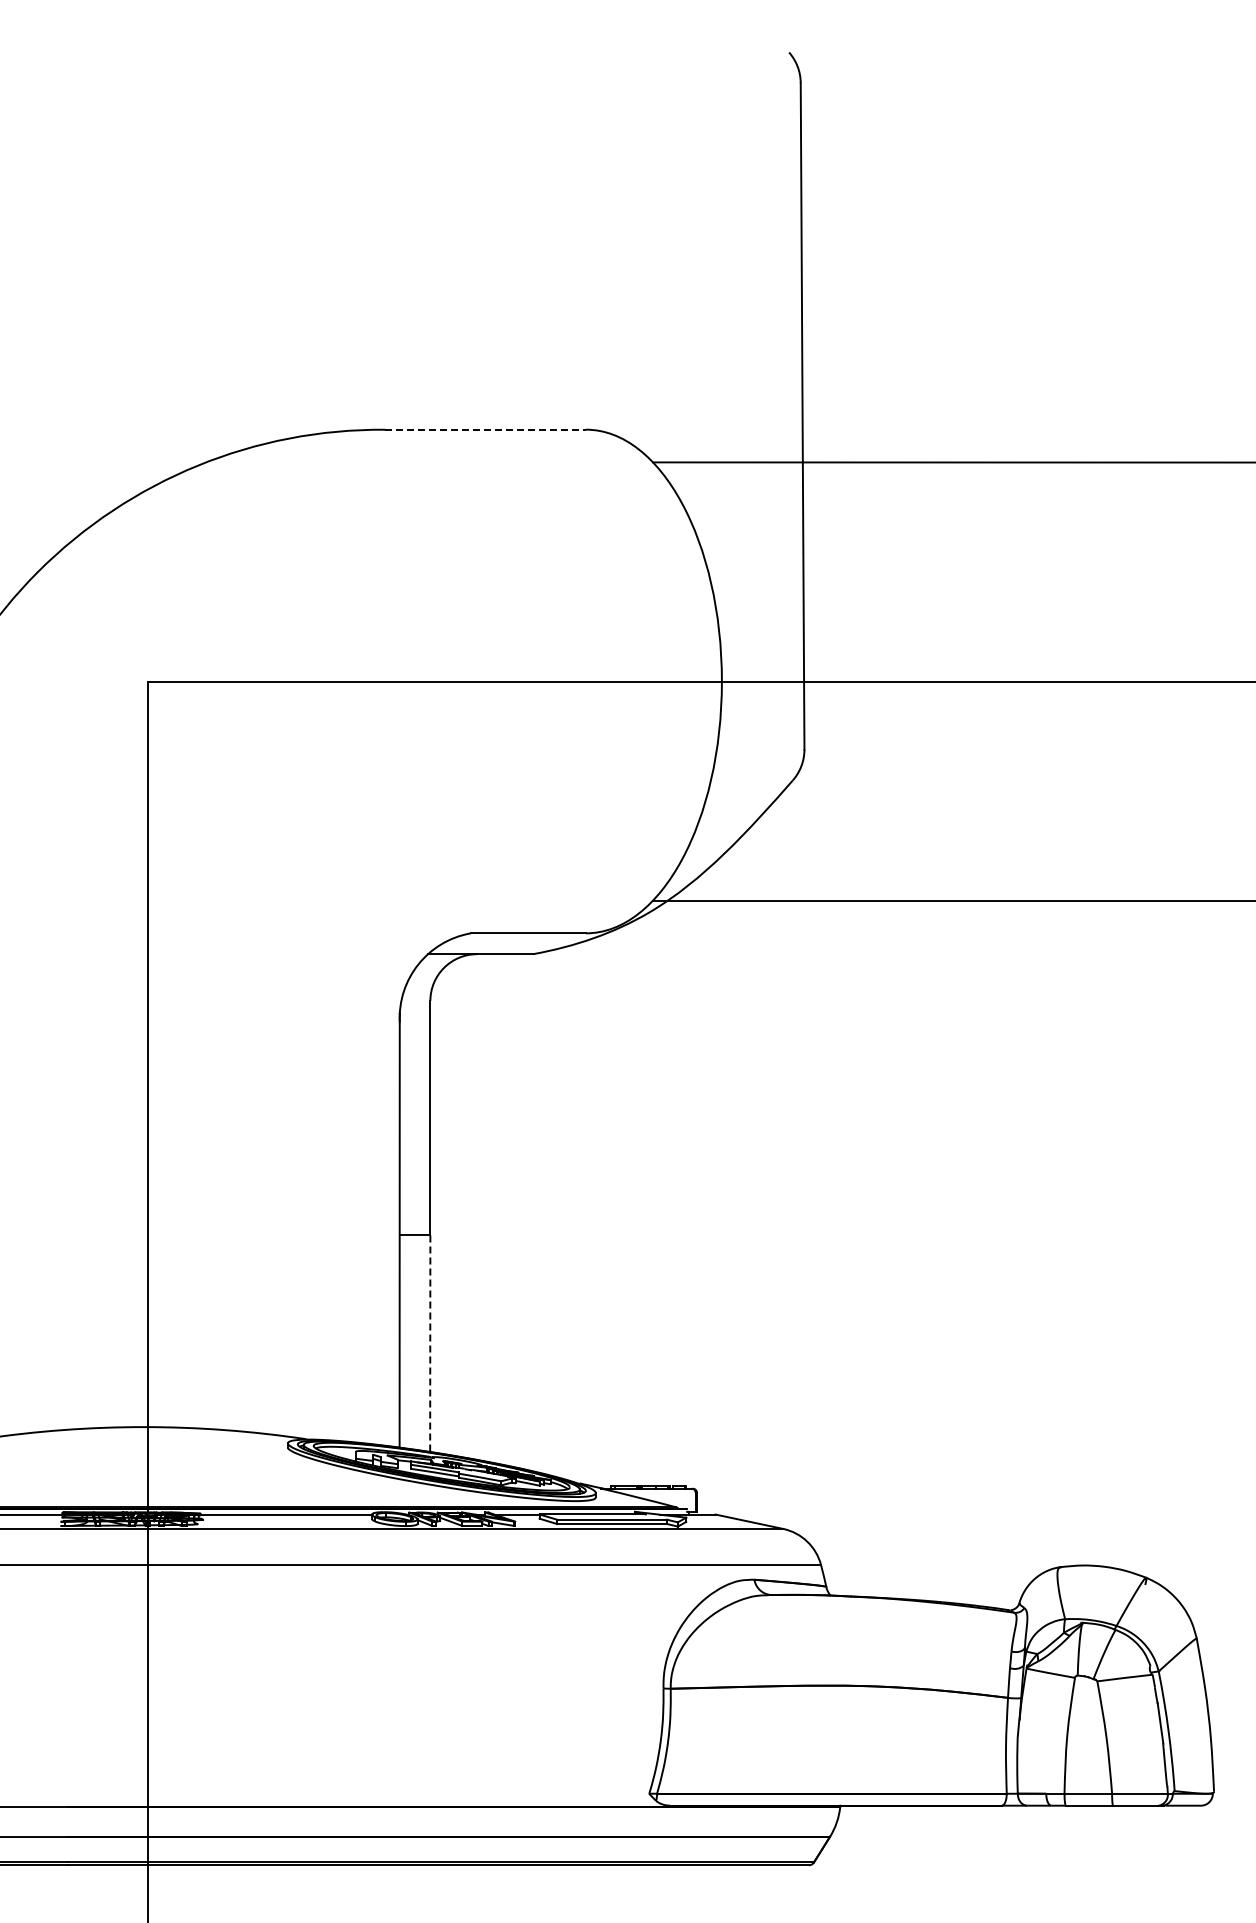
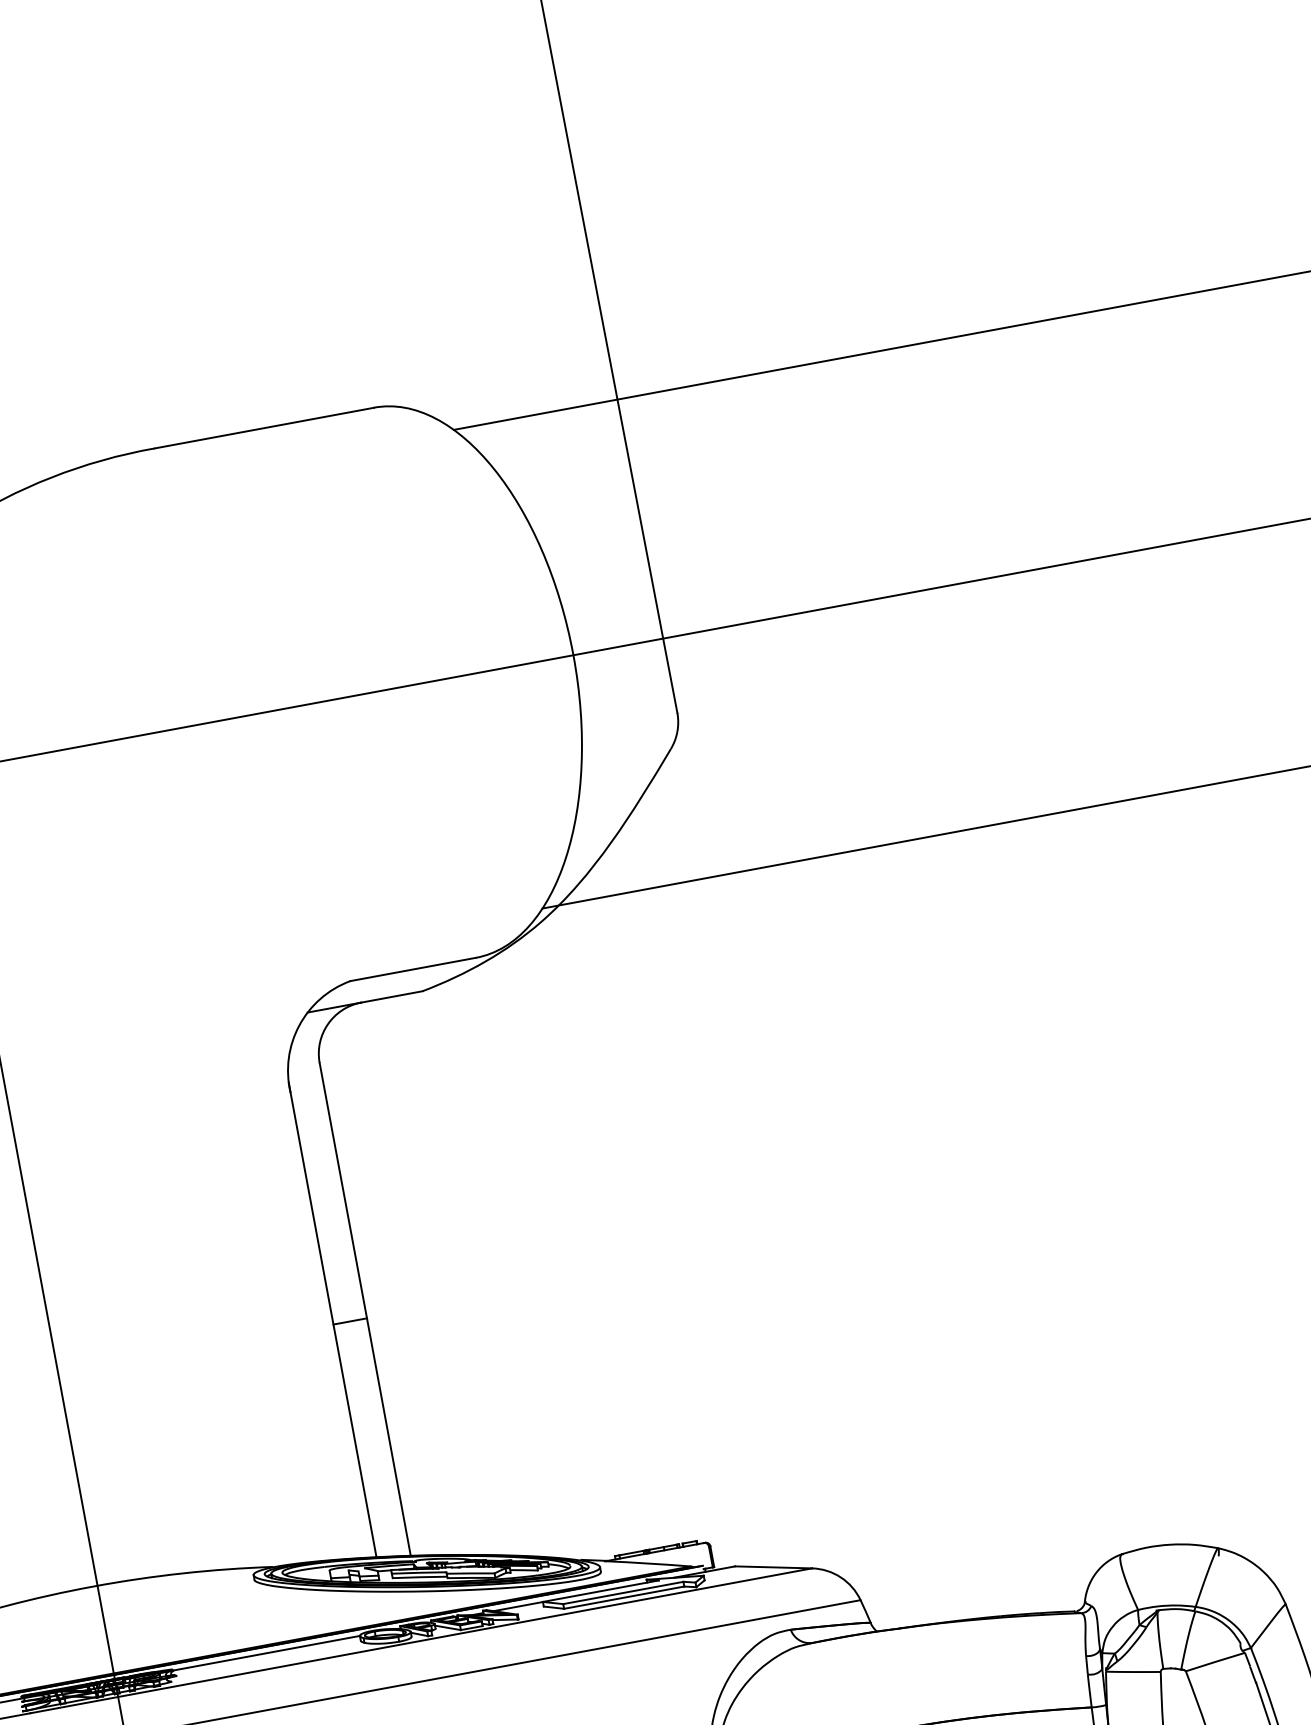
line: (486, 429) -> (265, 427), dashed -> solid
line: (430, 1342) -> (388, 1436), dashed -> solid

